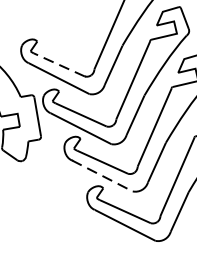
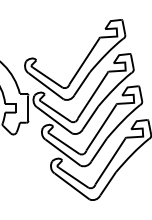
line: (58, 64) -> (47, 77), dashed -> solid
line: (103, 175) -> (63, 152), dashed -> solid

